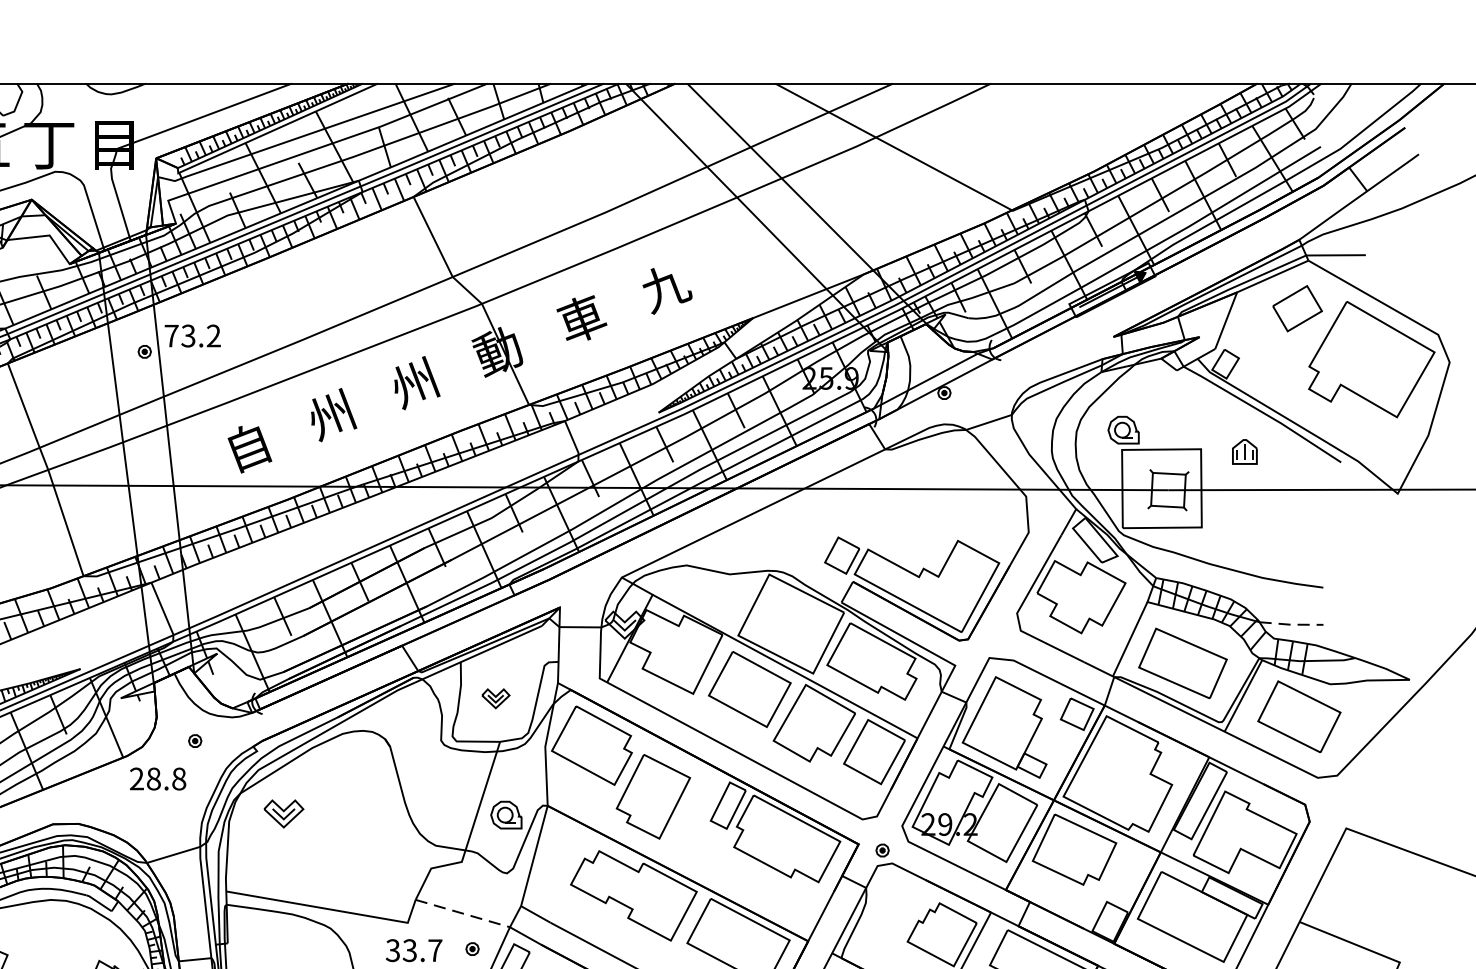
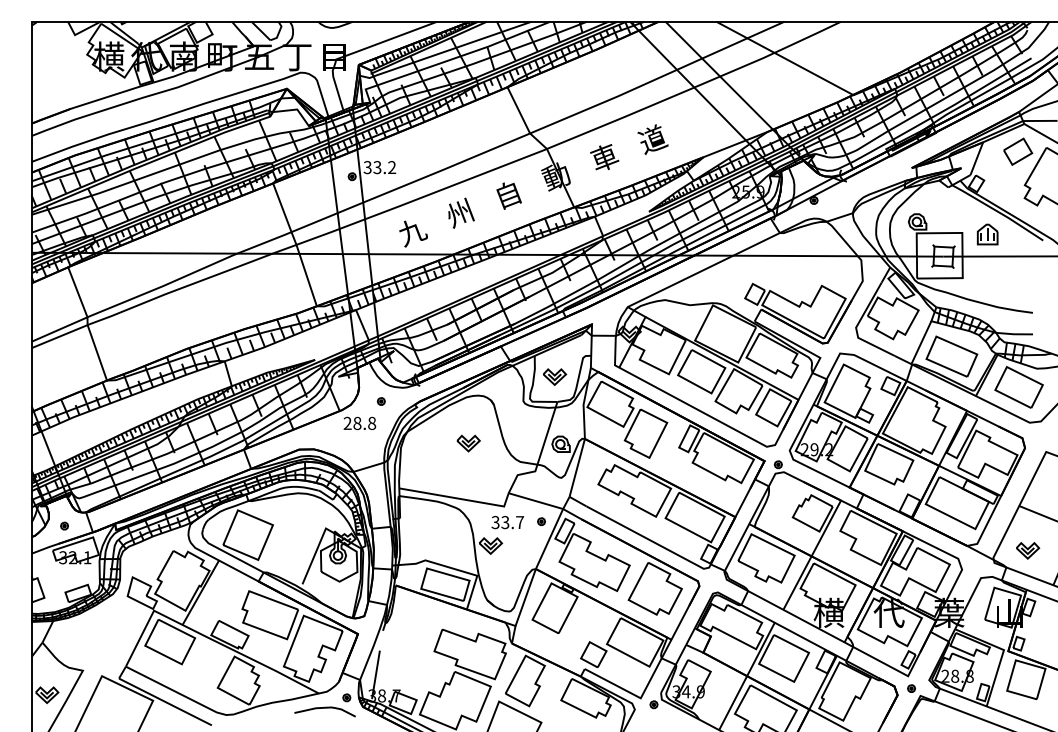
text: (664, 287) -> (652, 139), 九 -> 道
text: (171, 335) -> (367, 167), 73.2 -> 33.2
text: (417, 382) -> (509, 194), 州 -> 自
text: (250, 450) -> (413, 233), 自 -> 九
part: (1244, 451) -> (987, 234), size x1.43
line: (1291, 625) -> (1014, 334), dashed -> solid
part: (496, 697) -> (555, 376), size x1.43
part: (283, 813) -> (468, 443), moved
line: (463, 914) -> (536, 501), dashed -> solid

